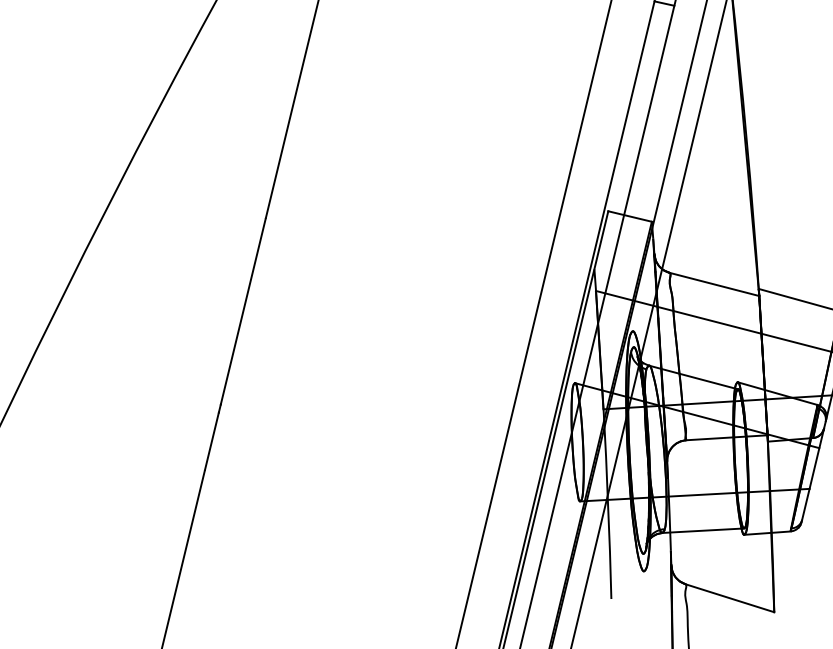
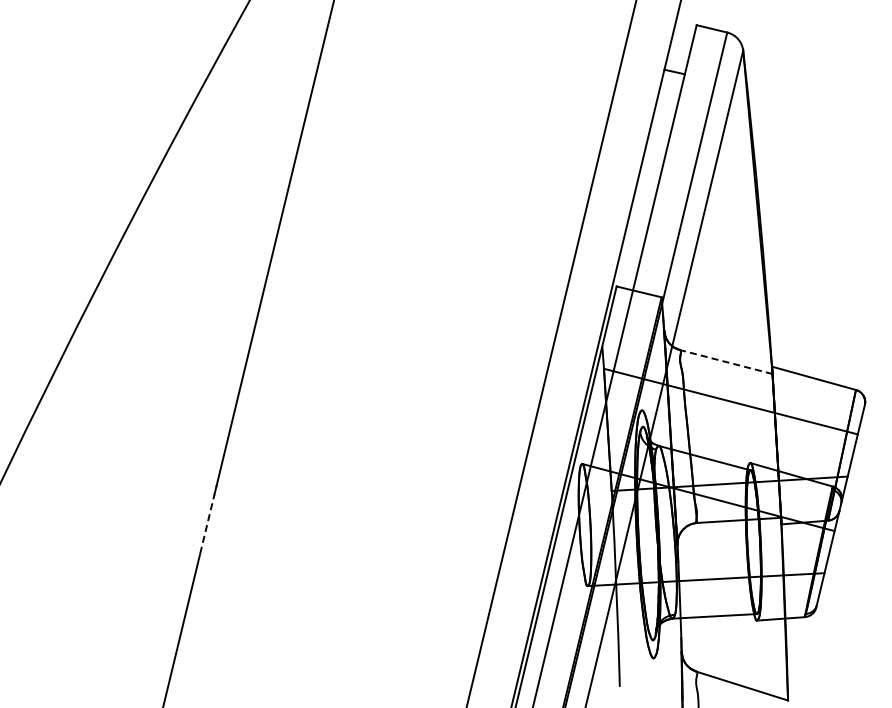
line: (714, 284) -> (726, 362), solid -> dashed
line: (212, 440) -> (207, 523), solid -> dashed

